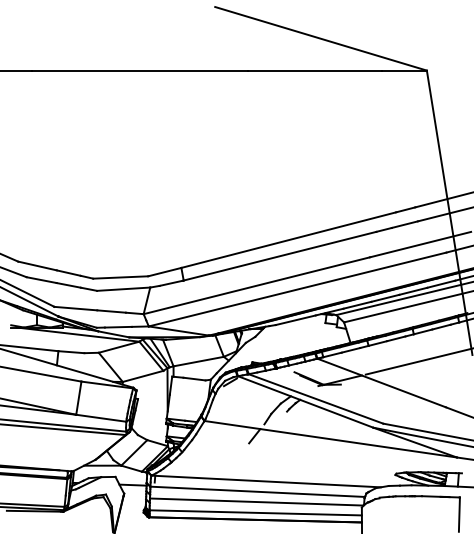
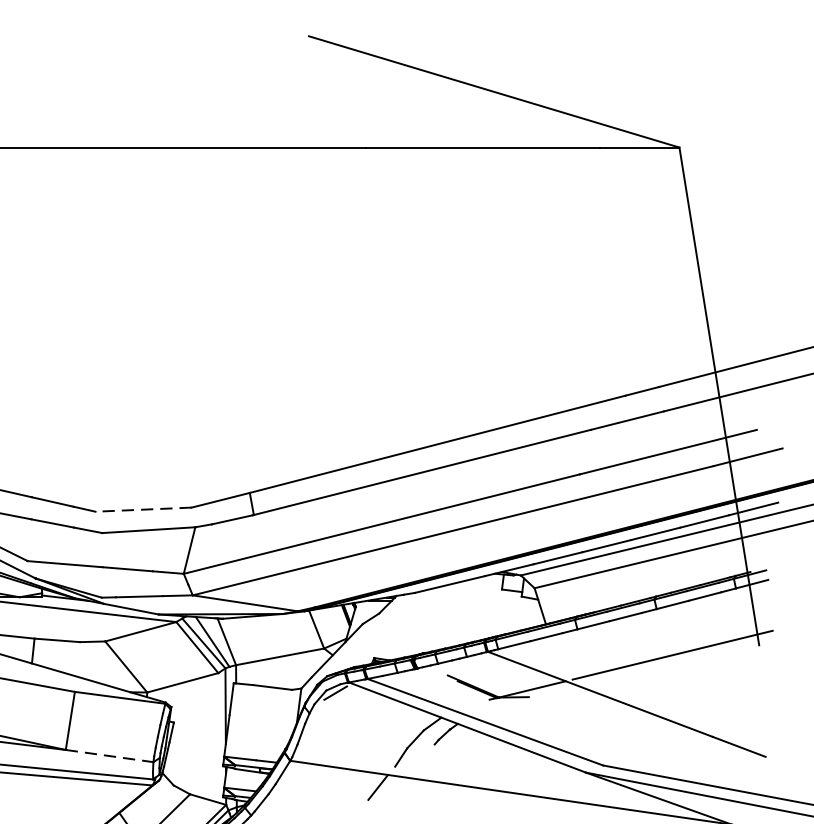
line: (120, 277) -> (143, 509), solid -> dashed
line: (101, 418) -> (109, 756), solid -> dashed

